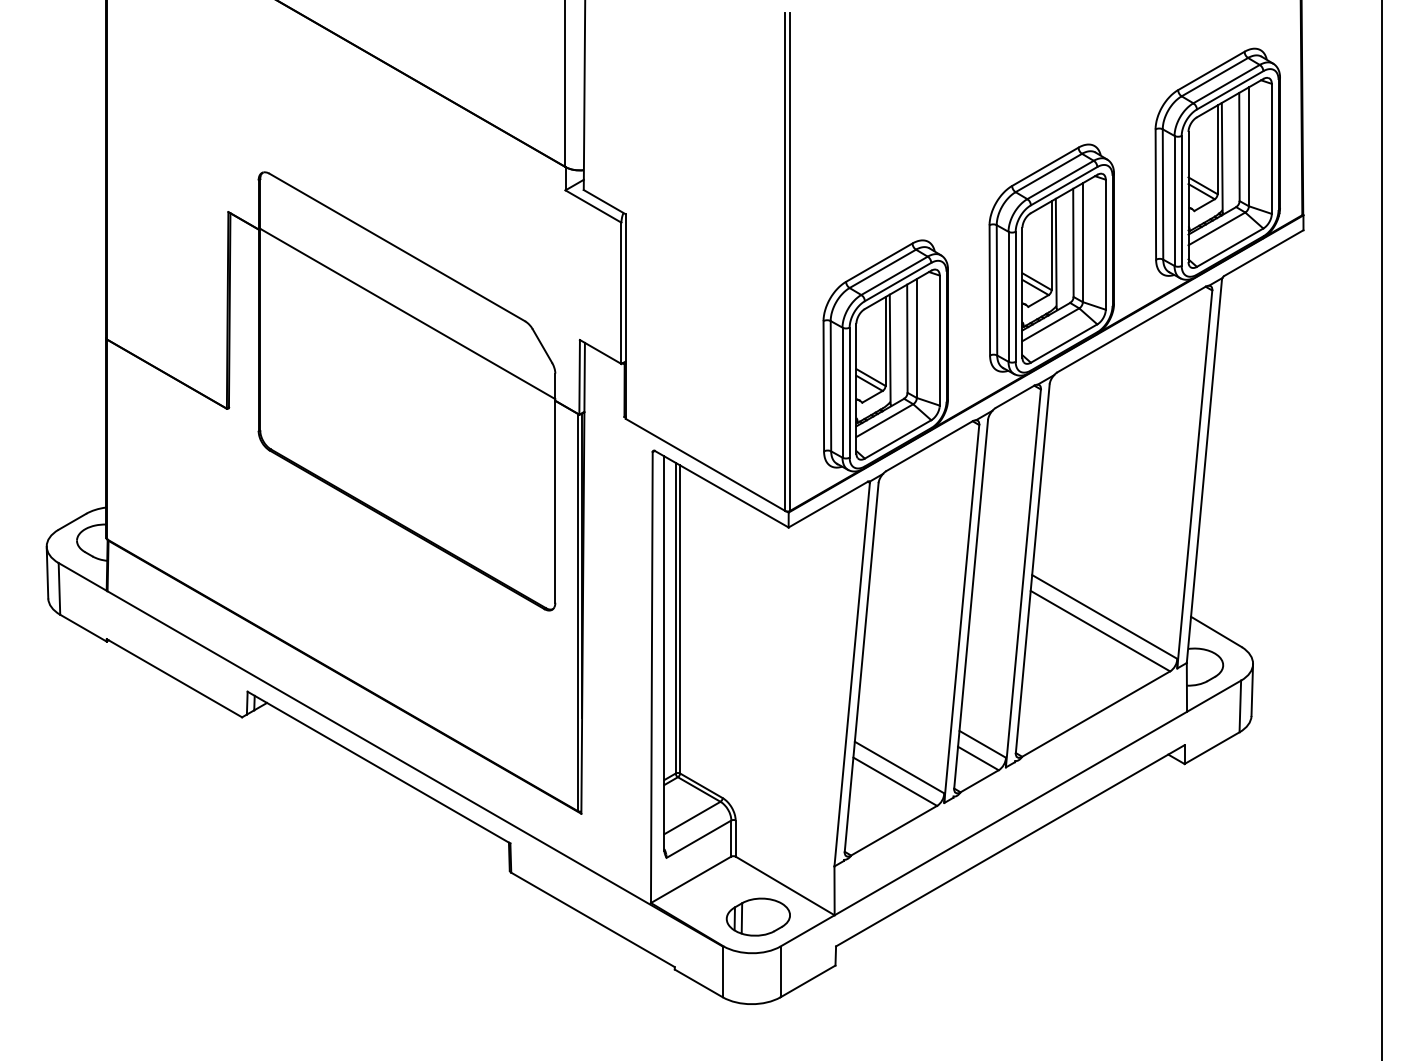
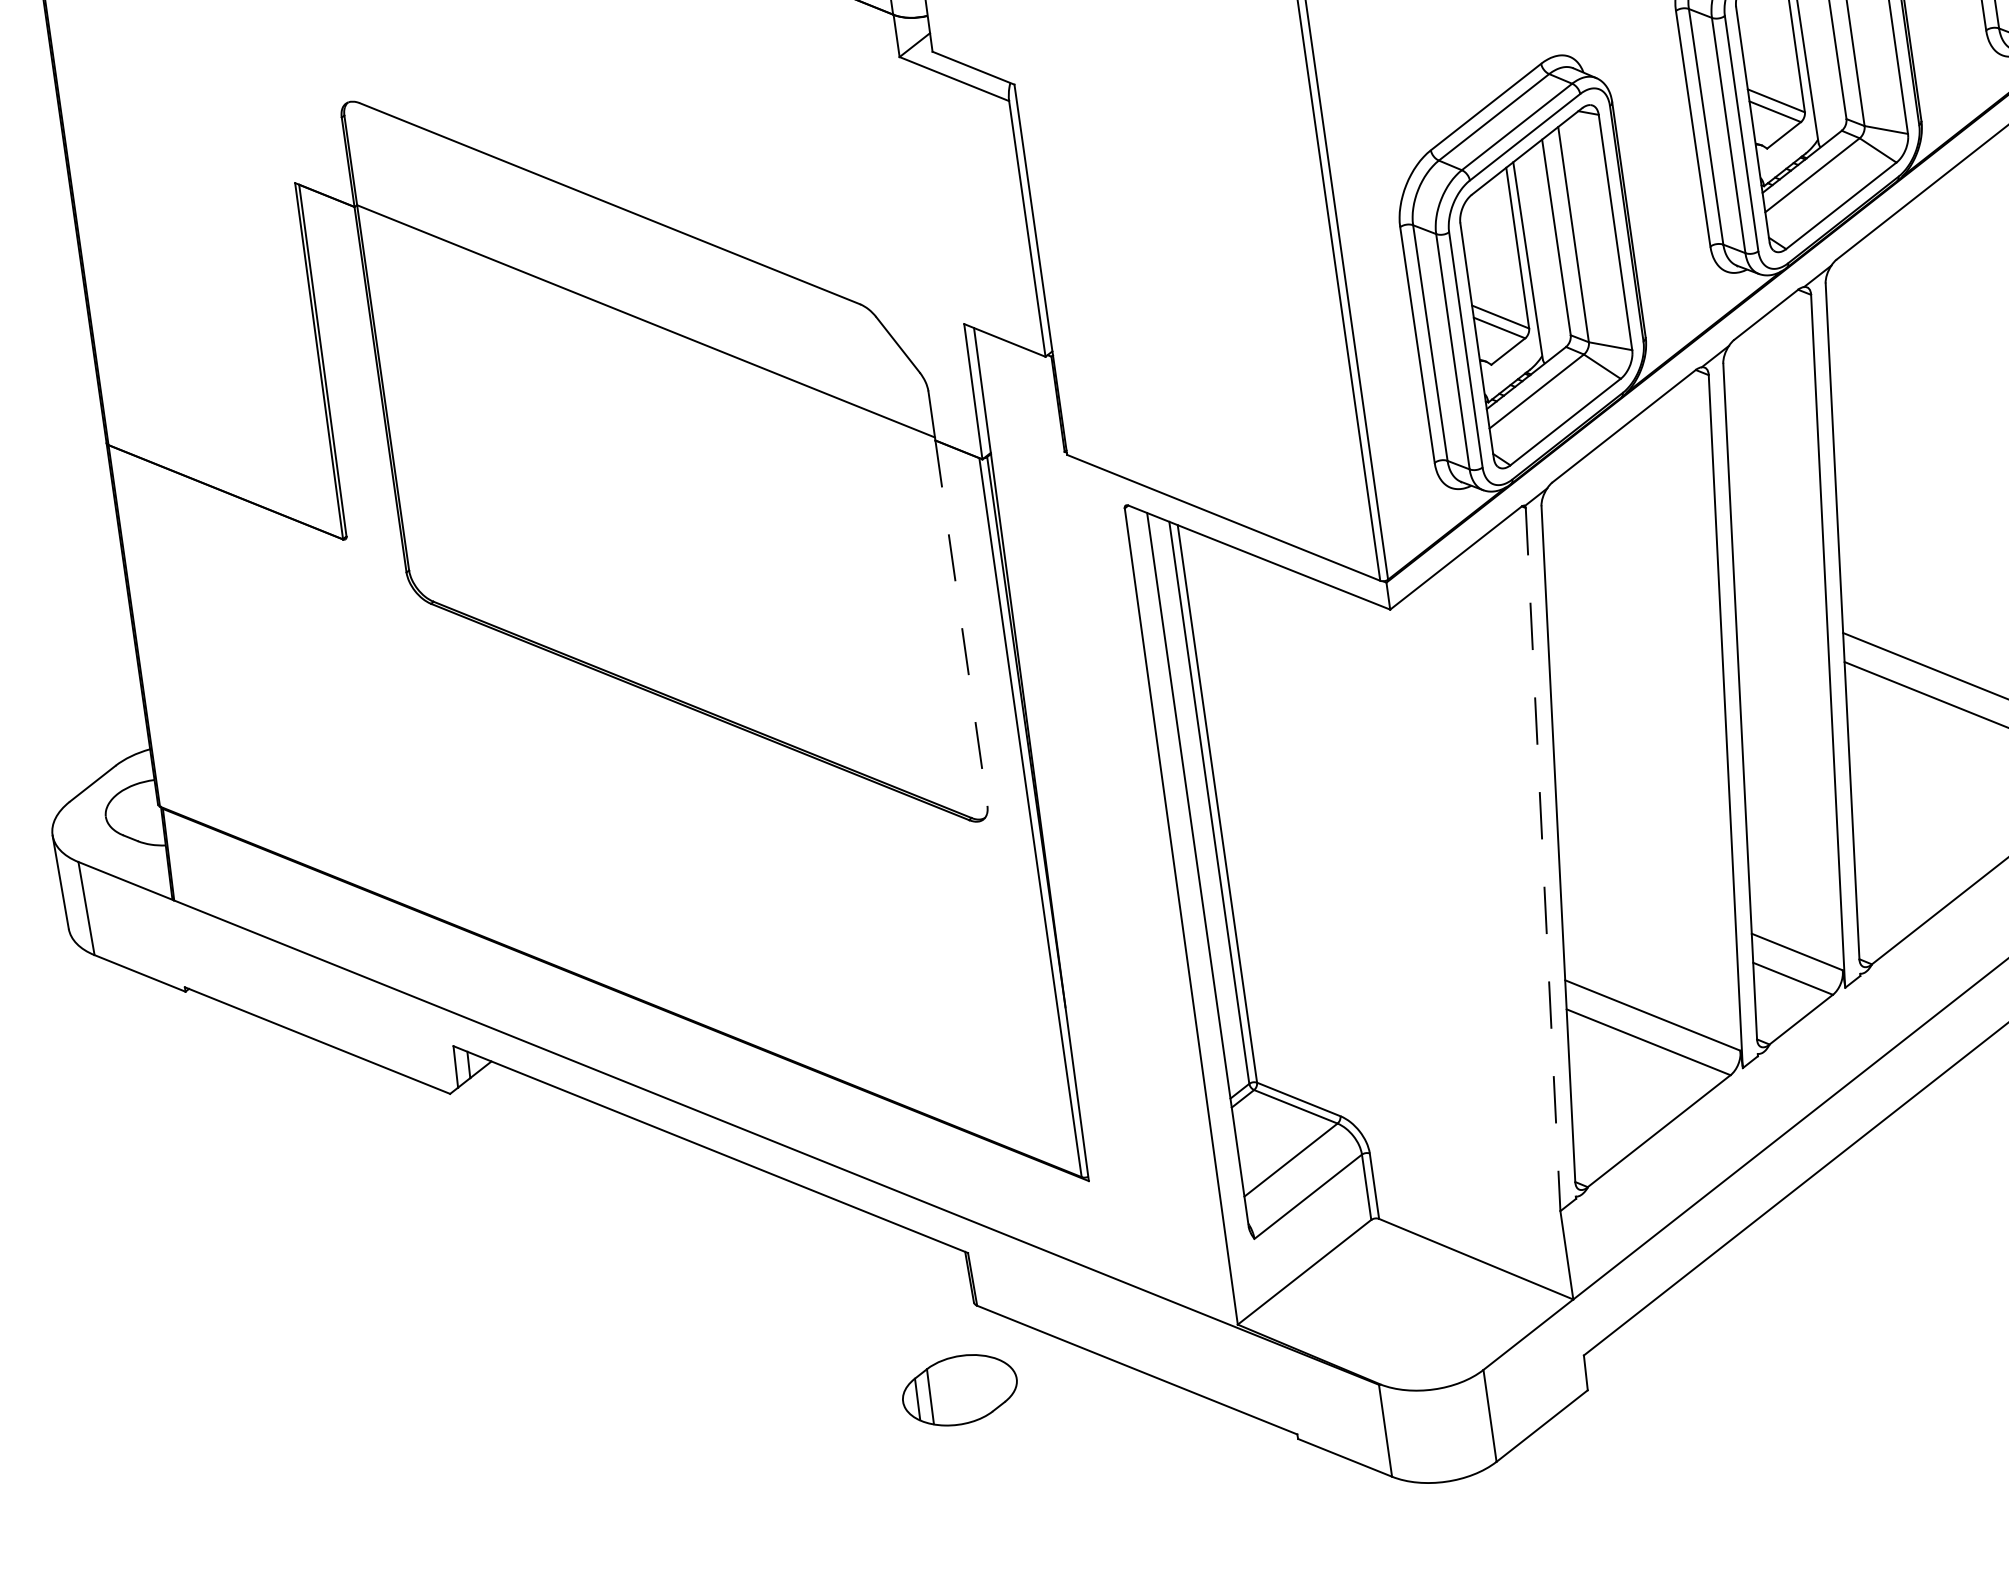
line: (555, 501) -> (961, 622), solid -> dashed
line: (852, 674) -> (1543, 859), solid -> dashed
part: (757, 916) -> (958, 1389), moved

